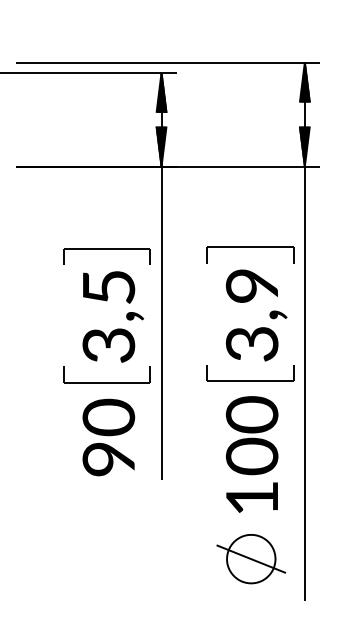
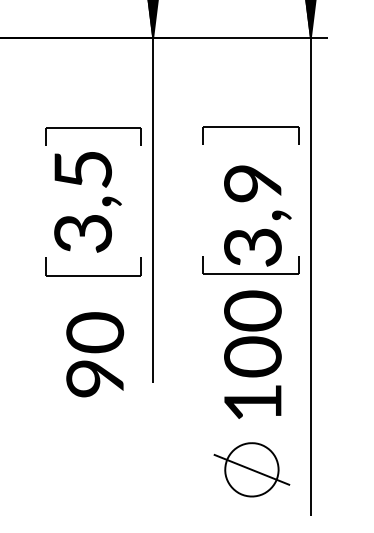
text: (256, 315) -> (257, 216), moved
text: (113, 316) -> (88, 201), moved
text: (108, 437) -> (94, 354), moved

